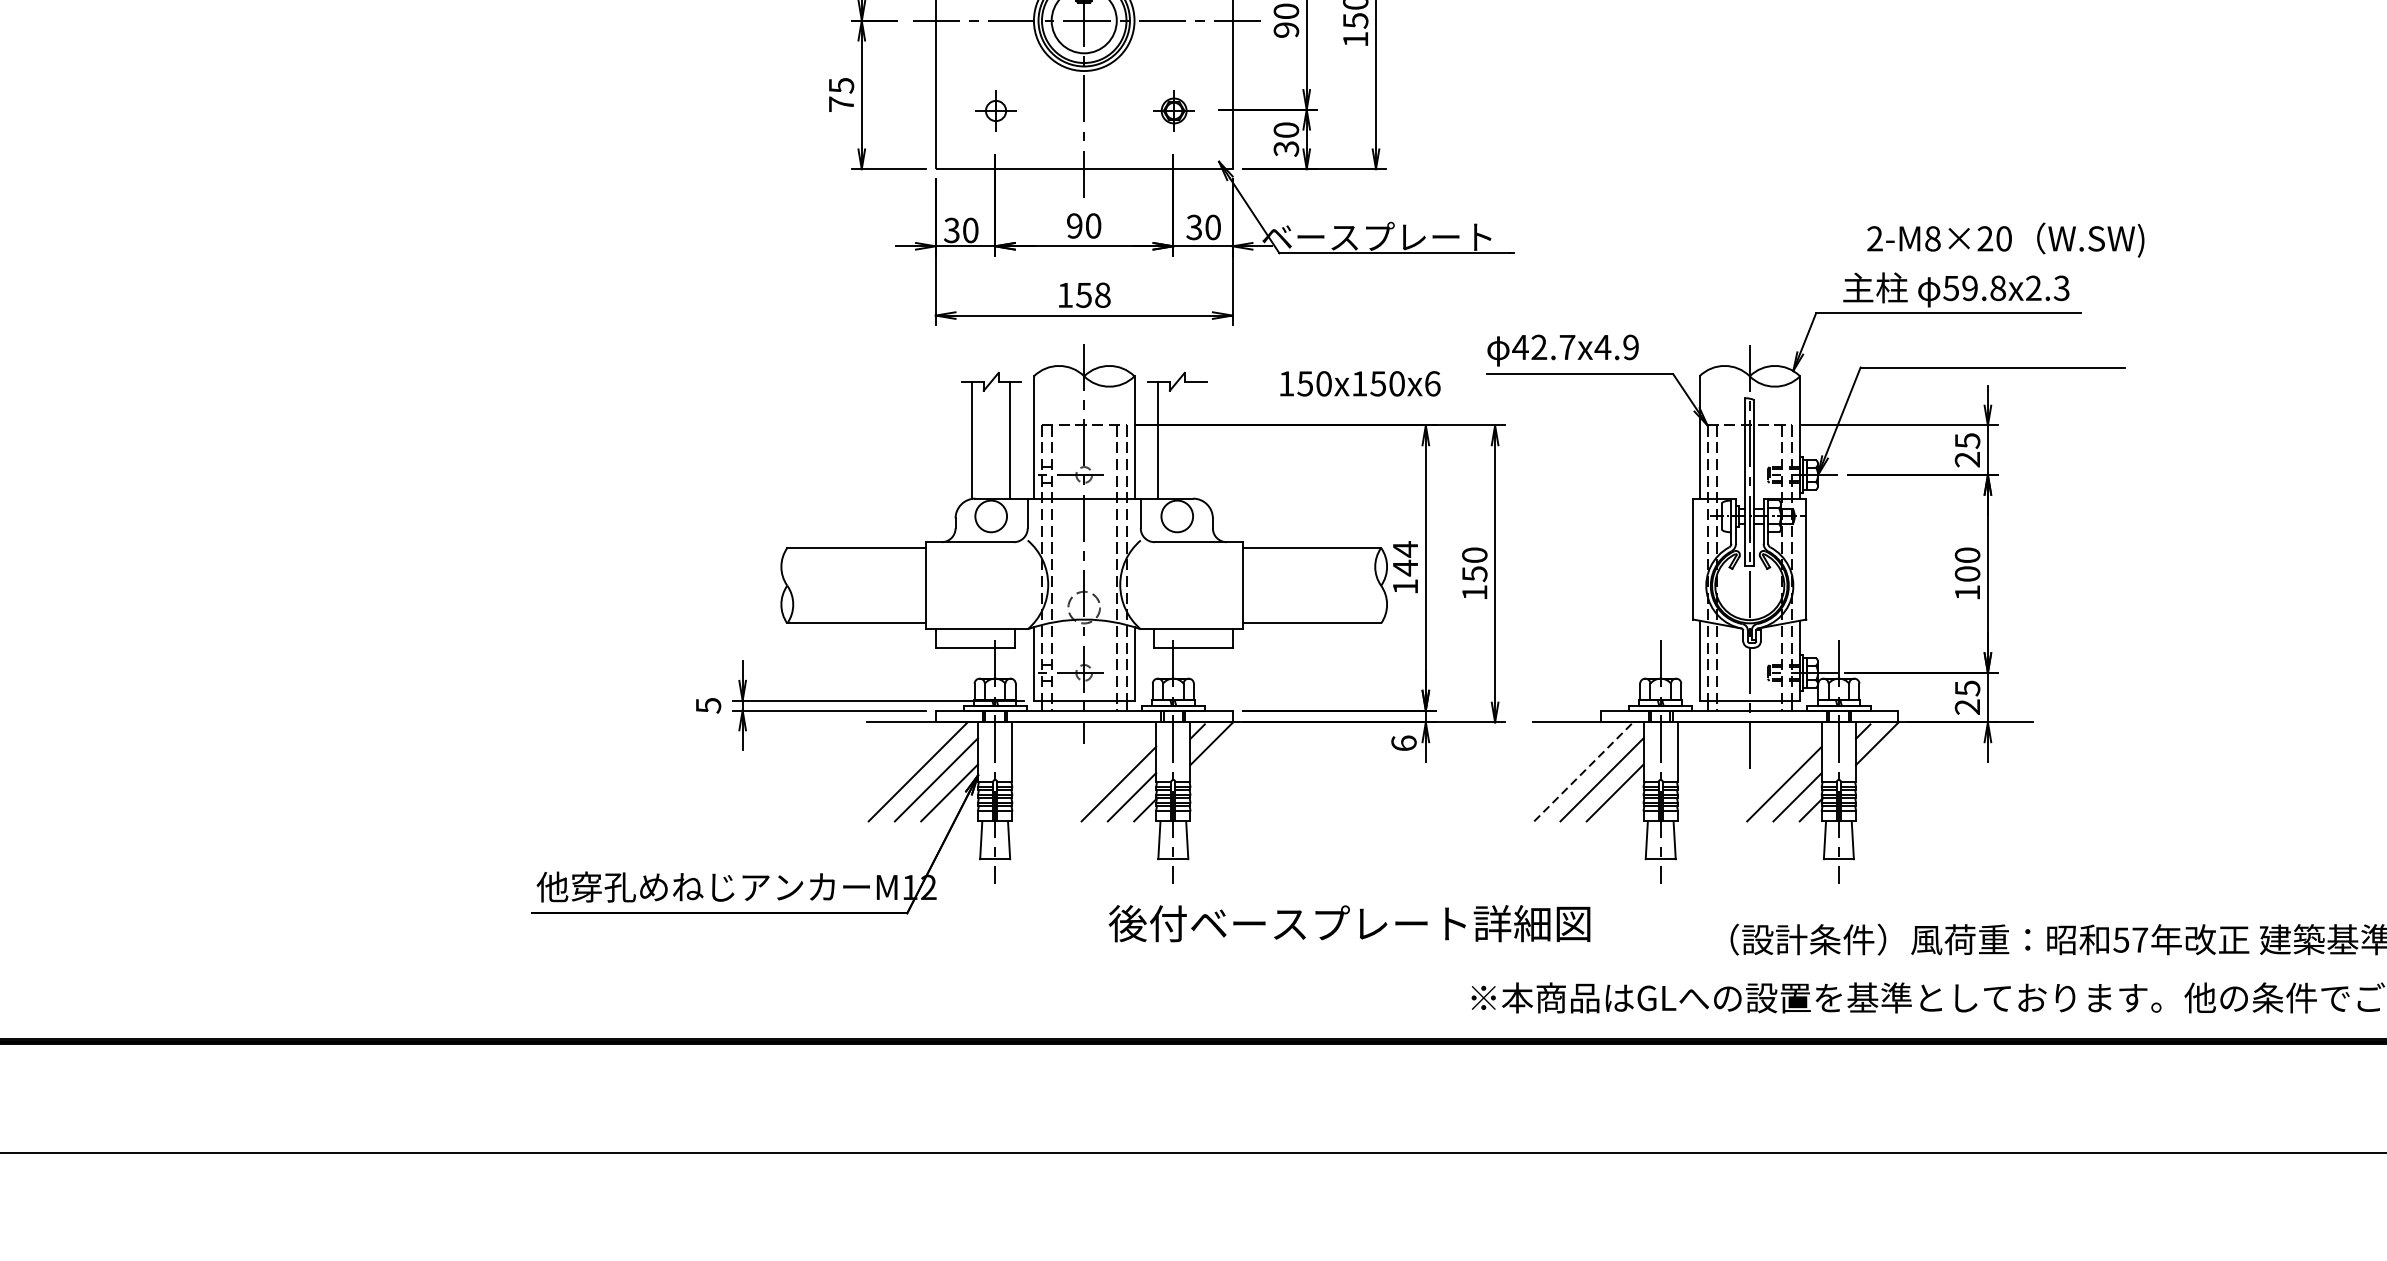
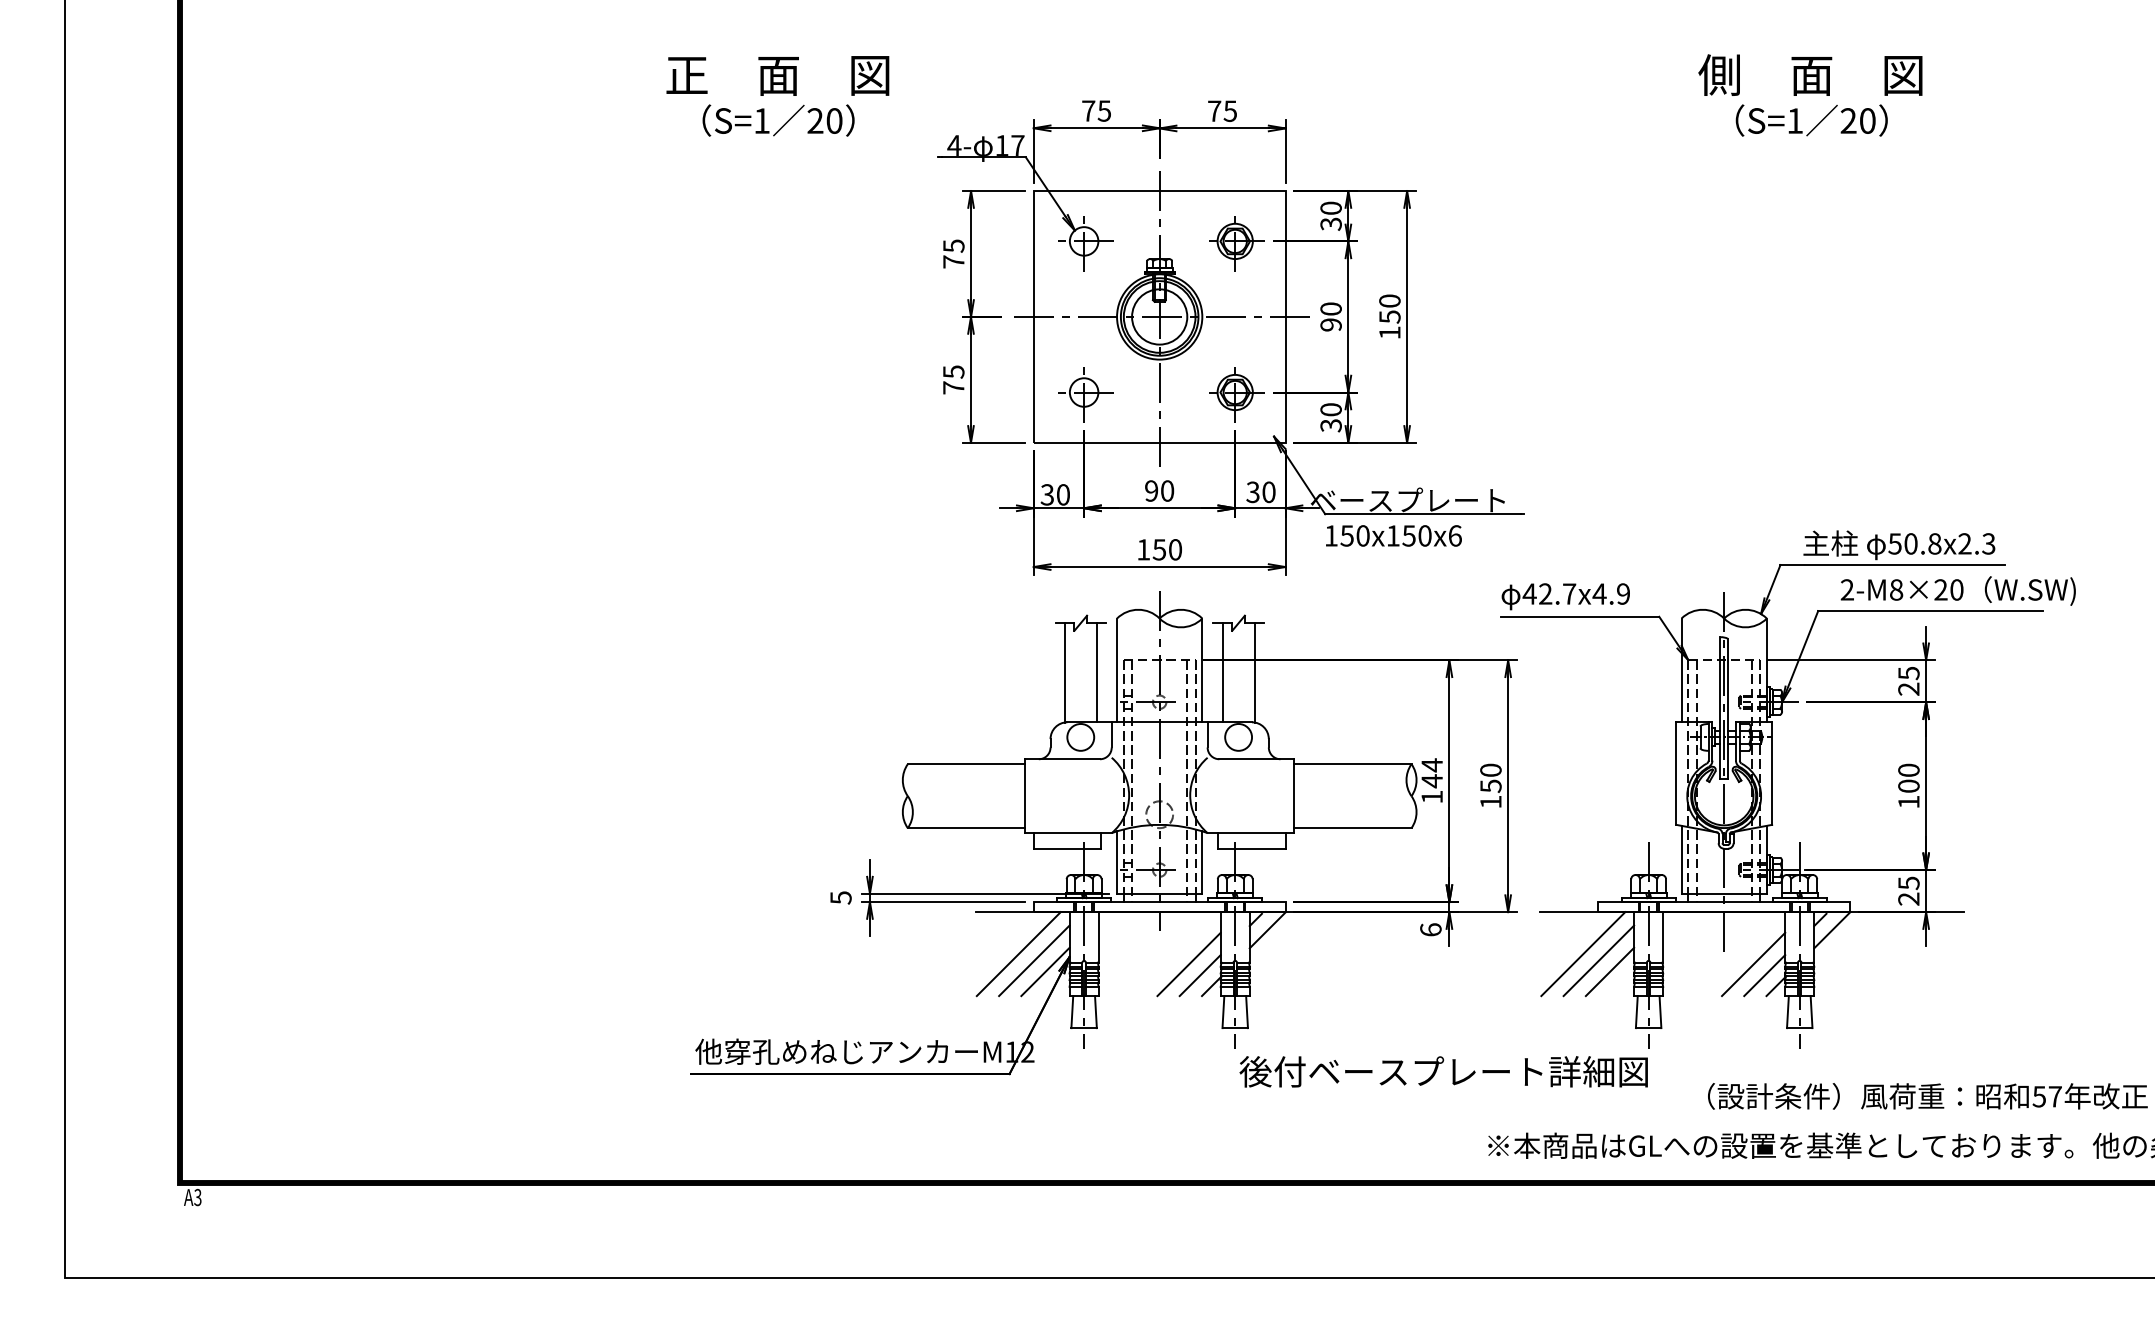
part: (996, 112) -> (1085, 394), size x1.67
part: (1174, 112) -> (1236, 394), size x1.67
text: (2004, 239) -> (1957, 590), moved
text: (1969, 287) -> (1910, 543), 59.8x2.3 -> 50.8x2.3
text: (1102, 294) -> (1175, 549), 158 -> 150
text: (1359, 383) -> (1393, 535), moved
line: (1196, 439) -> (1254, 672), added
line: (1583, 771) -> (1583, 953), dashed -> solid
text: (1349, 923) -> (1443, 1071), moved

